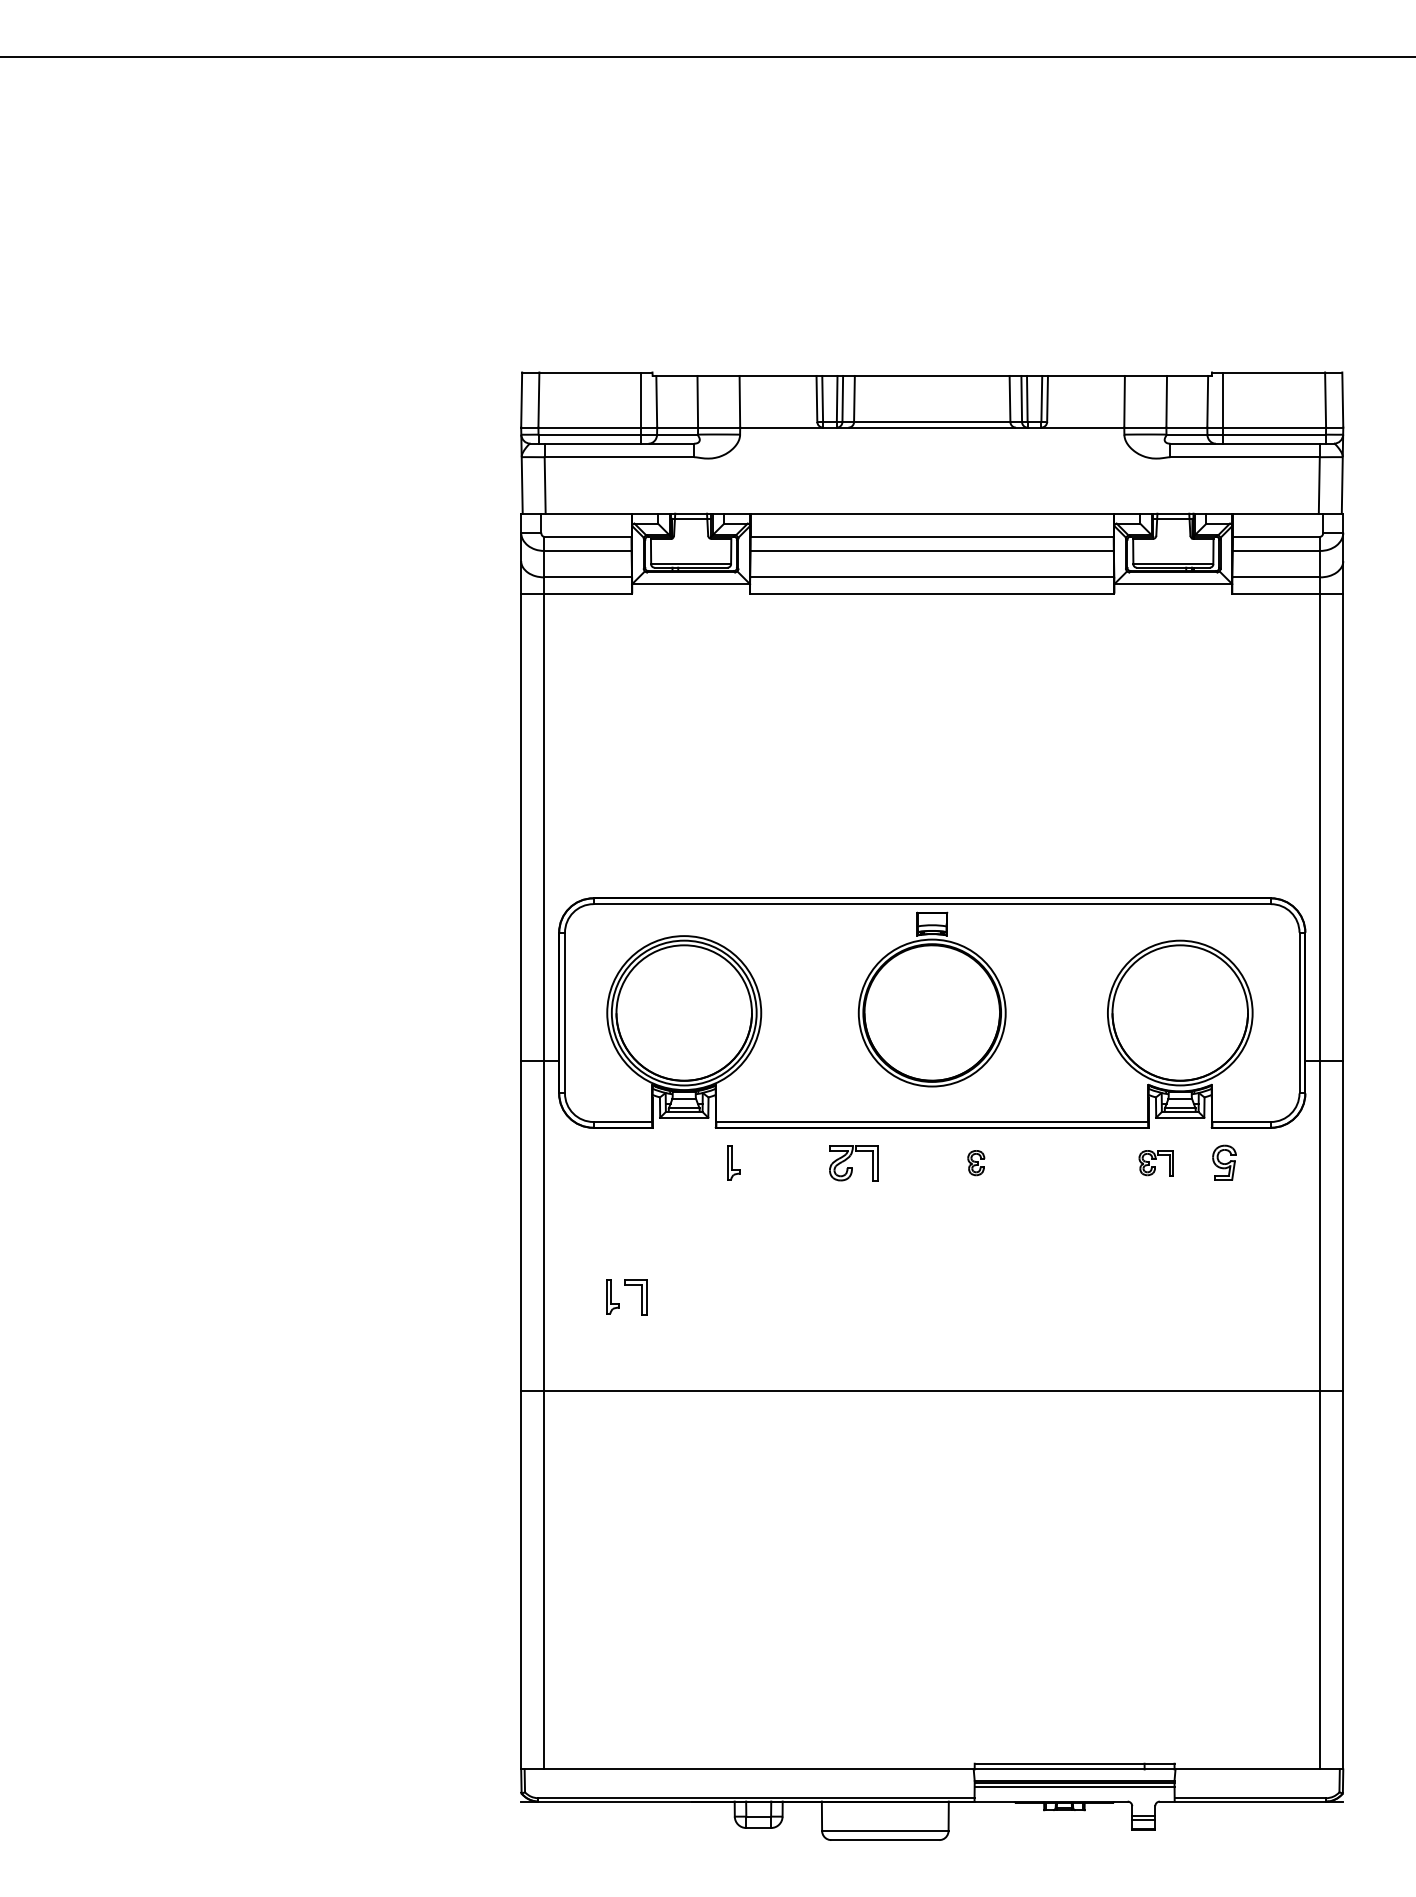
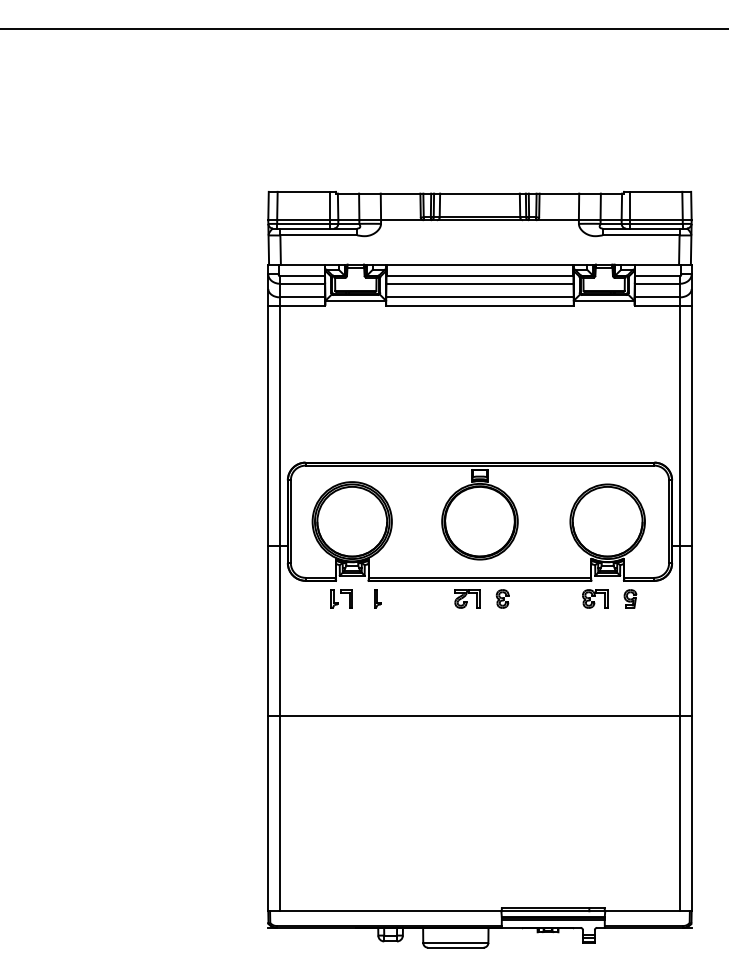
part: (853, 1162) -> (467, 598), moved
part: (975, 1162) -> (502, 598), size x1.43
part: (1156, 1162) -> (595, 598), size x1.43
part: (626, 1296) -> (341, 598), moved

